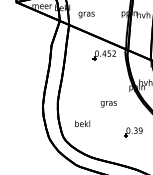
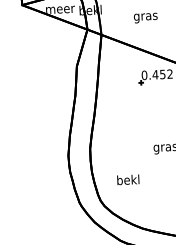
text: (86, 14) -> (145, 17), moved

